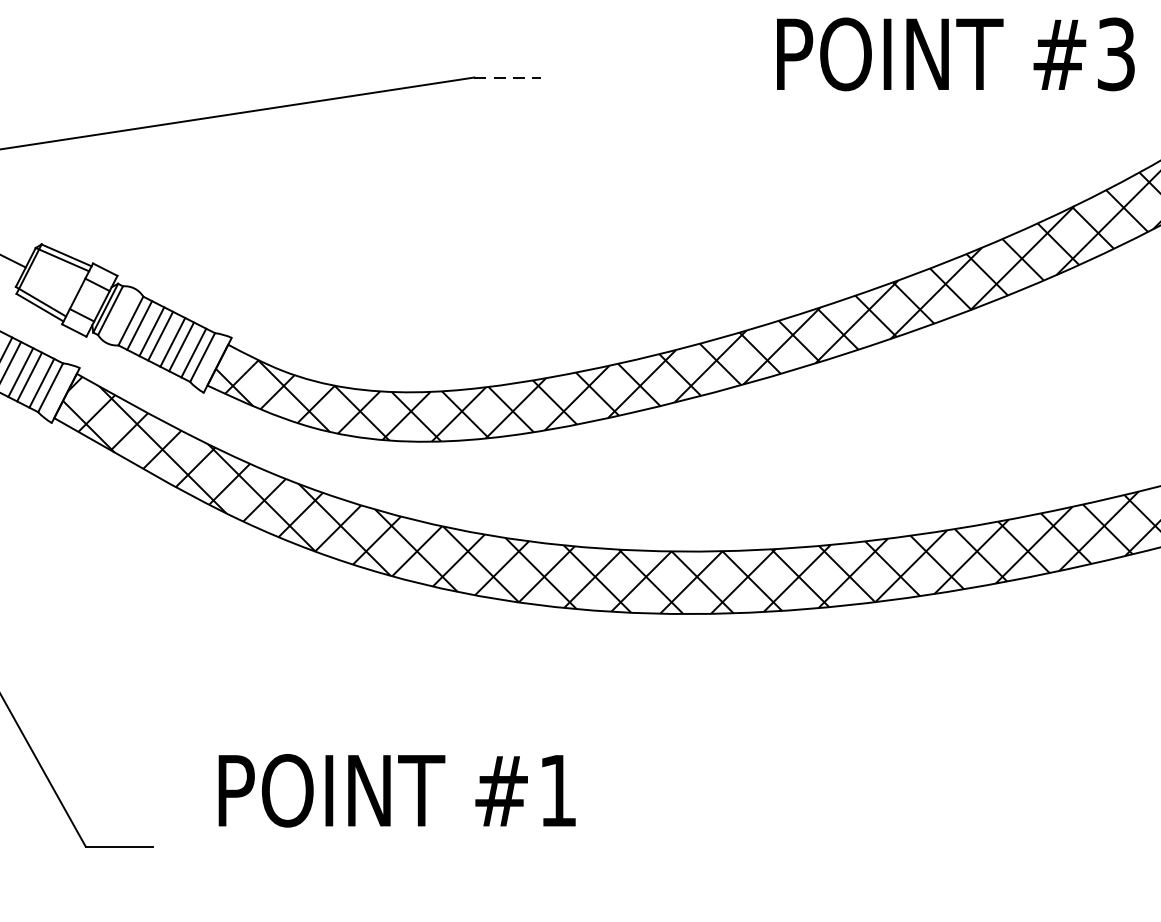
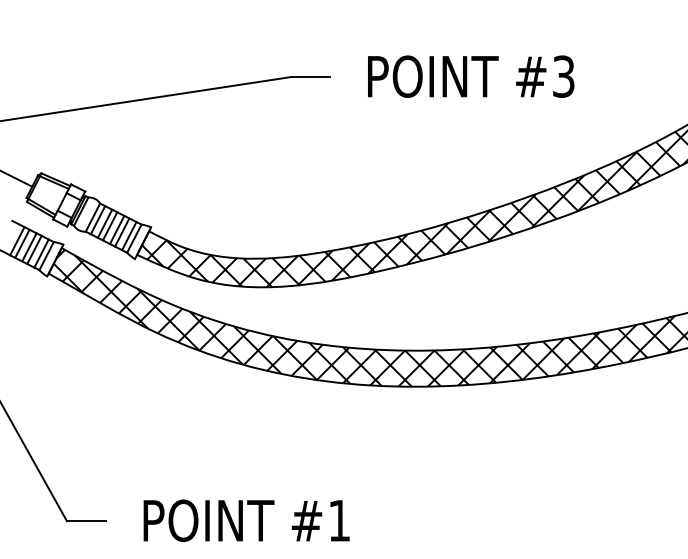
text: (956, 54) -> (471, 76), moved
line: (509, 78) -> (311, 77), dashed -> solid
text: (396, 790) -> (246, 520), moved

